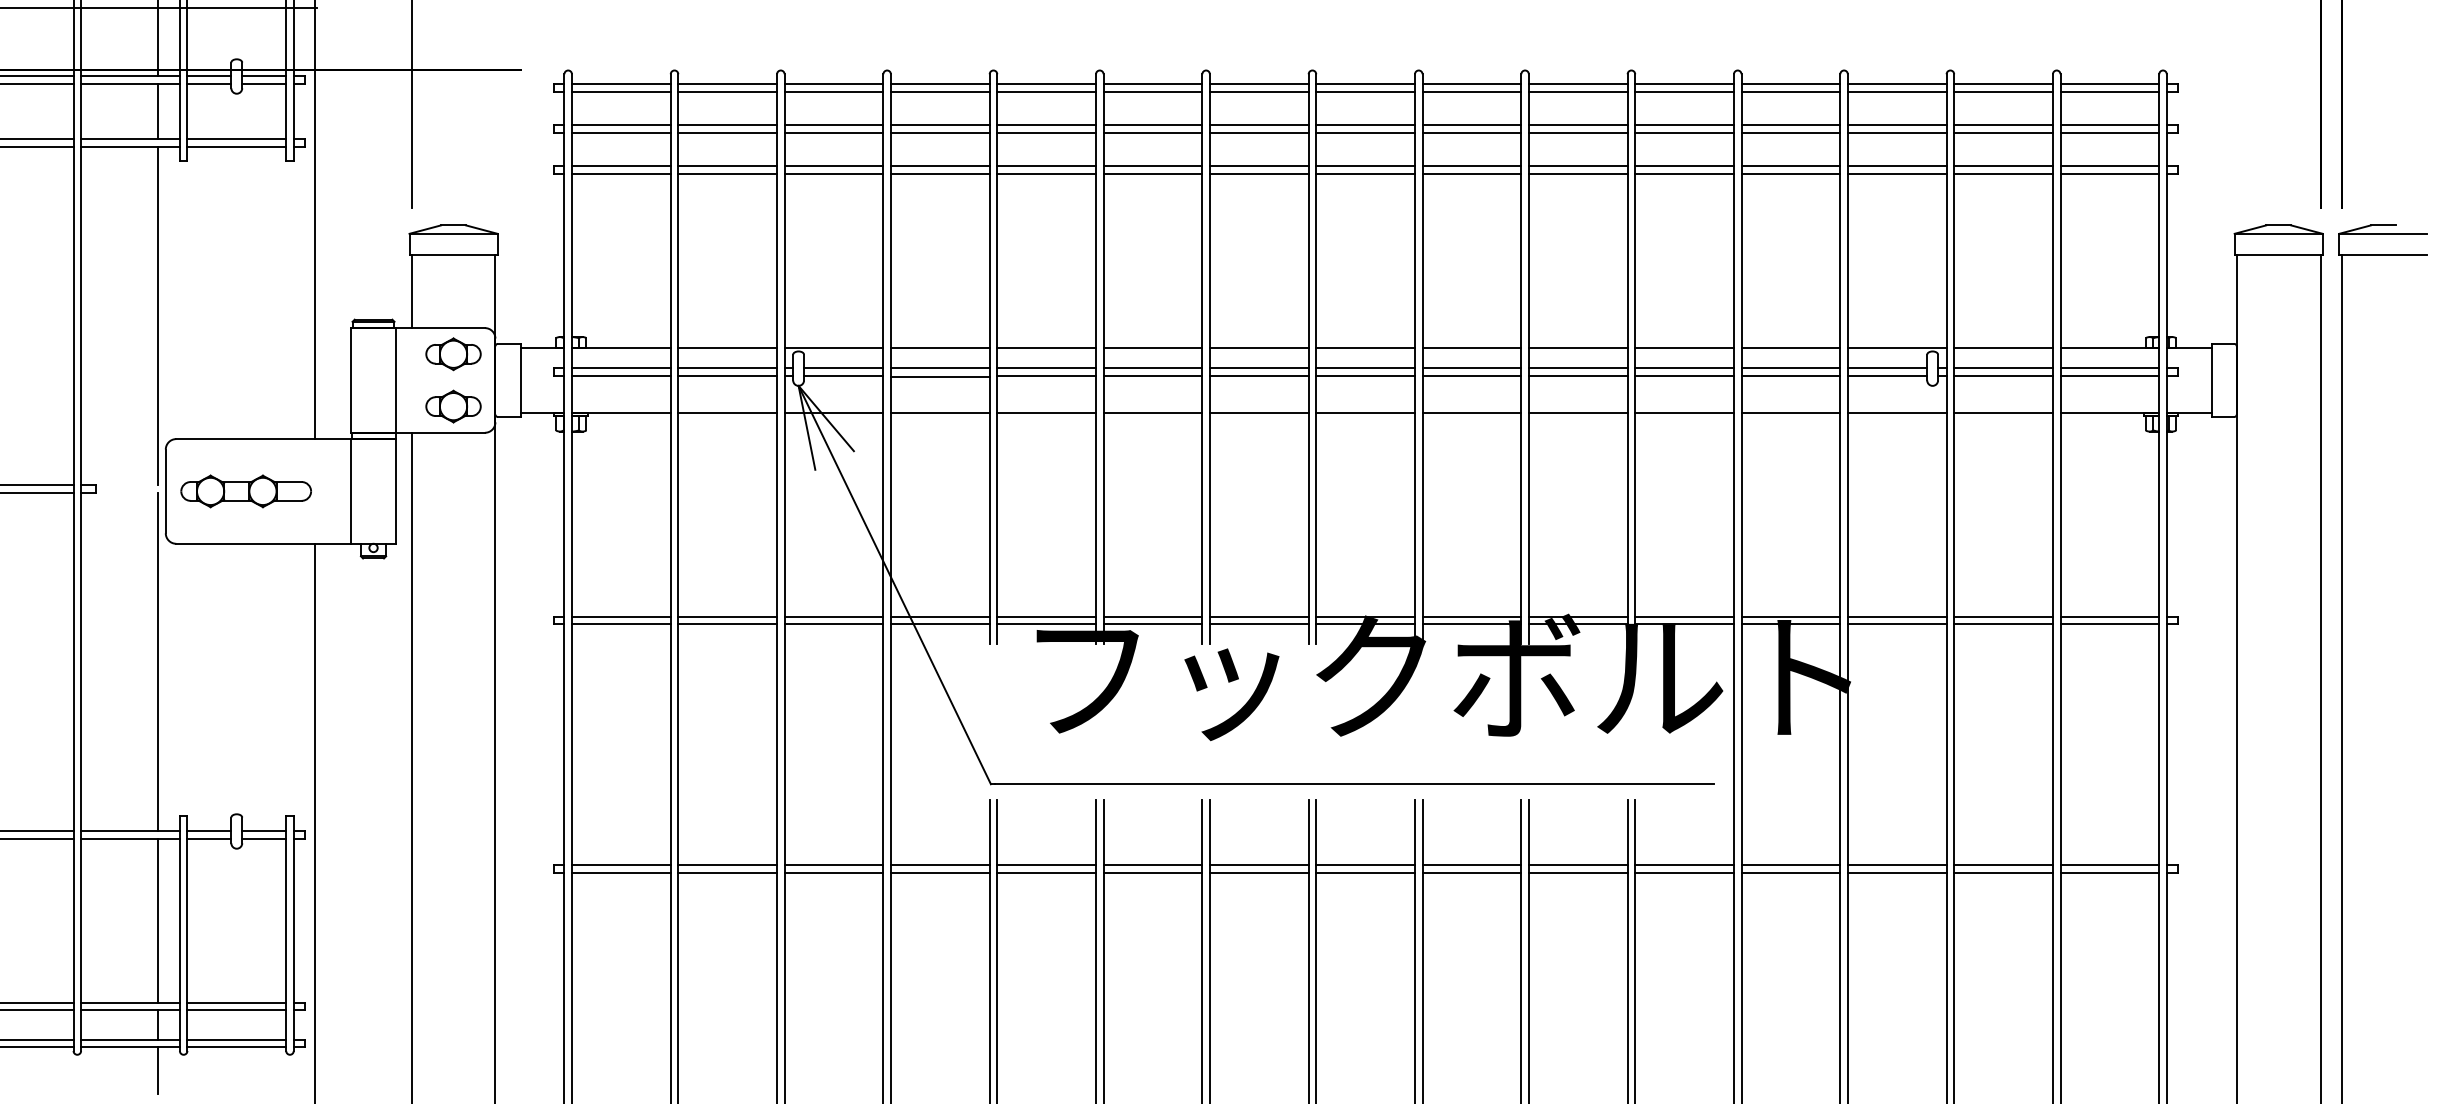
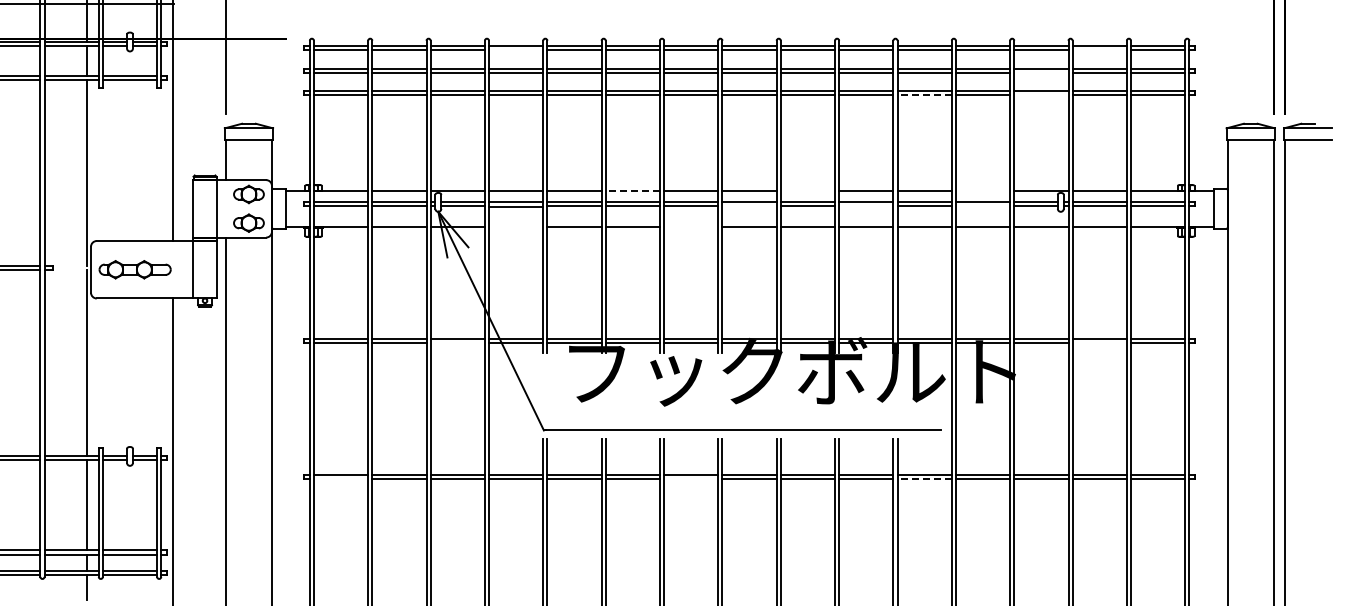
line: (940, 91) -> (516, 50), removed
line: (2003, 91) -> (1099, 50), removed
line: (1897, 132) -> (1041, 72), removed
line: (1684, 173) -> (924, 95), solid -> dashed
line: (1897, 173) -> (1041, 95), removed
line: (1152, 348) -> (632, 191), solid -> dashed
line: (1471, 348) -> (807, 191), removed
line: (1789, 348) -> (982, 191), removed
line: (1365, 376) -> (749, 206), removed
line: (1578, 376) -> (866, 206), removed
line: (1789, 376) -> (982, 206), removed
line: (940, 412) -> (516, 226), removed
line: (1259, 412) -> (691, 226), removed
line: (833, 623) -> (457, 342), removed
line: (2003, 623) -> (1099, 342), removed
line: (620, 873) -> (340, 479), removed
line: (1259, 873) -> (691, 479), removed
line: (1684, 873) -> (924, 479), solid -> dashed

